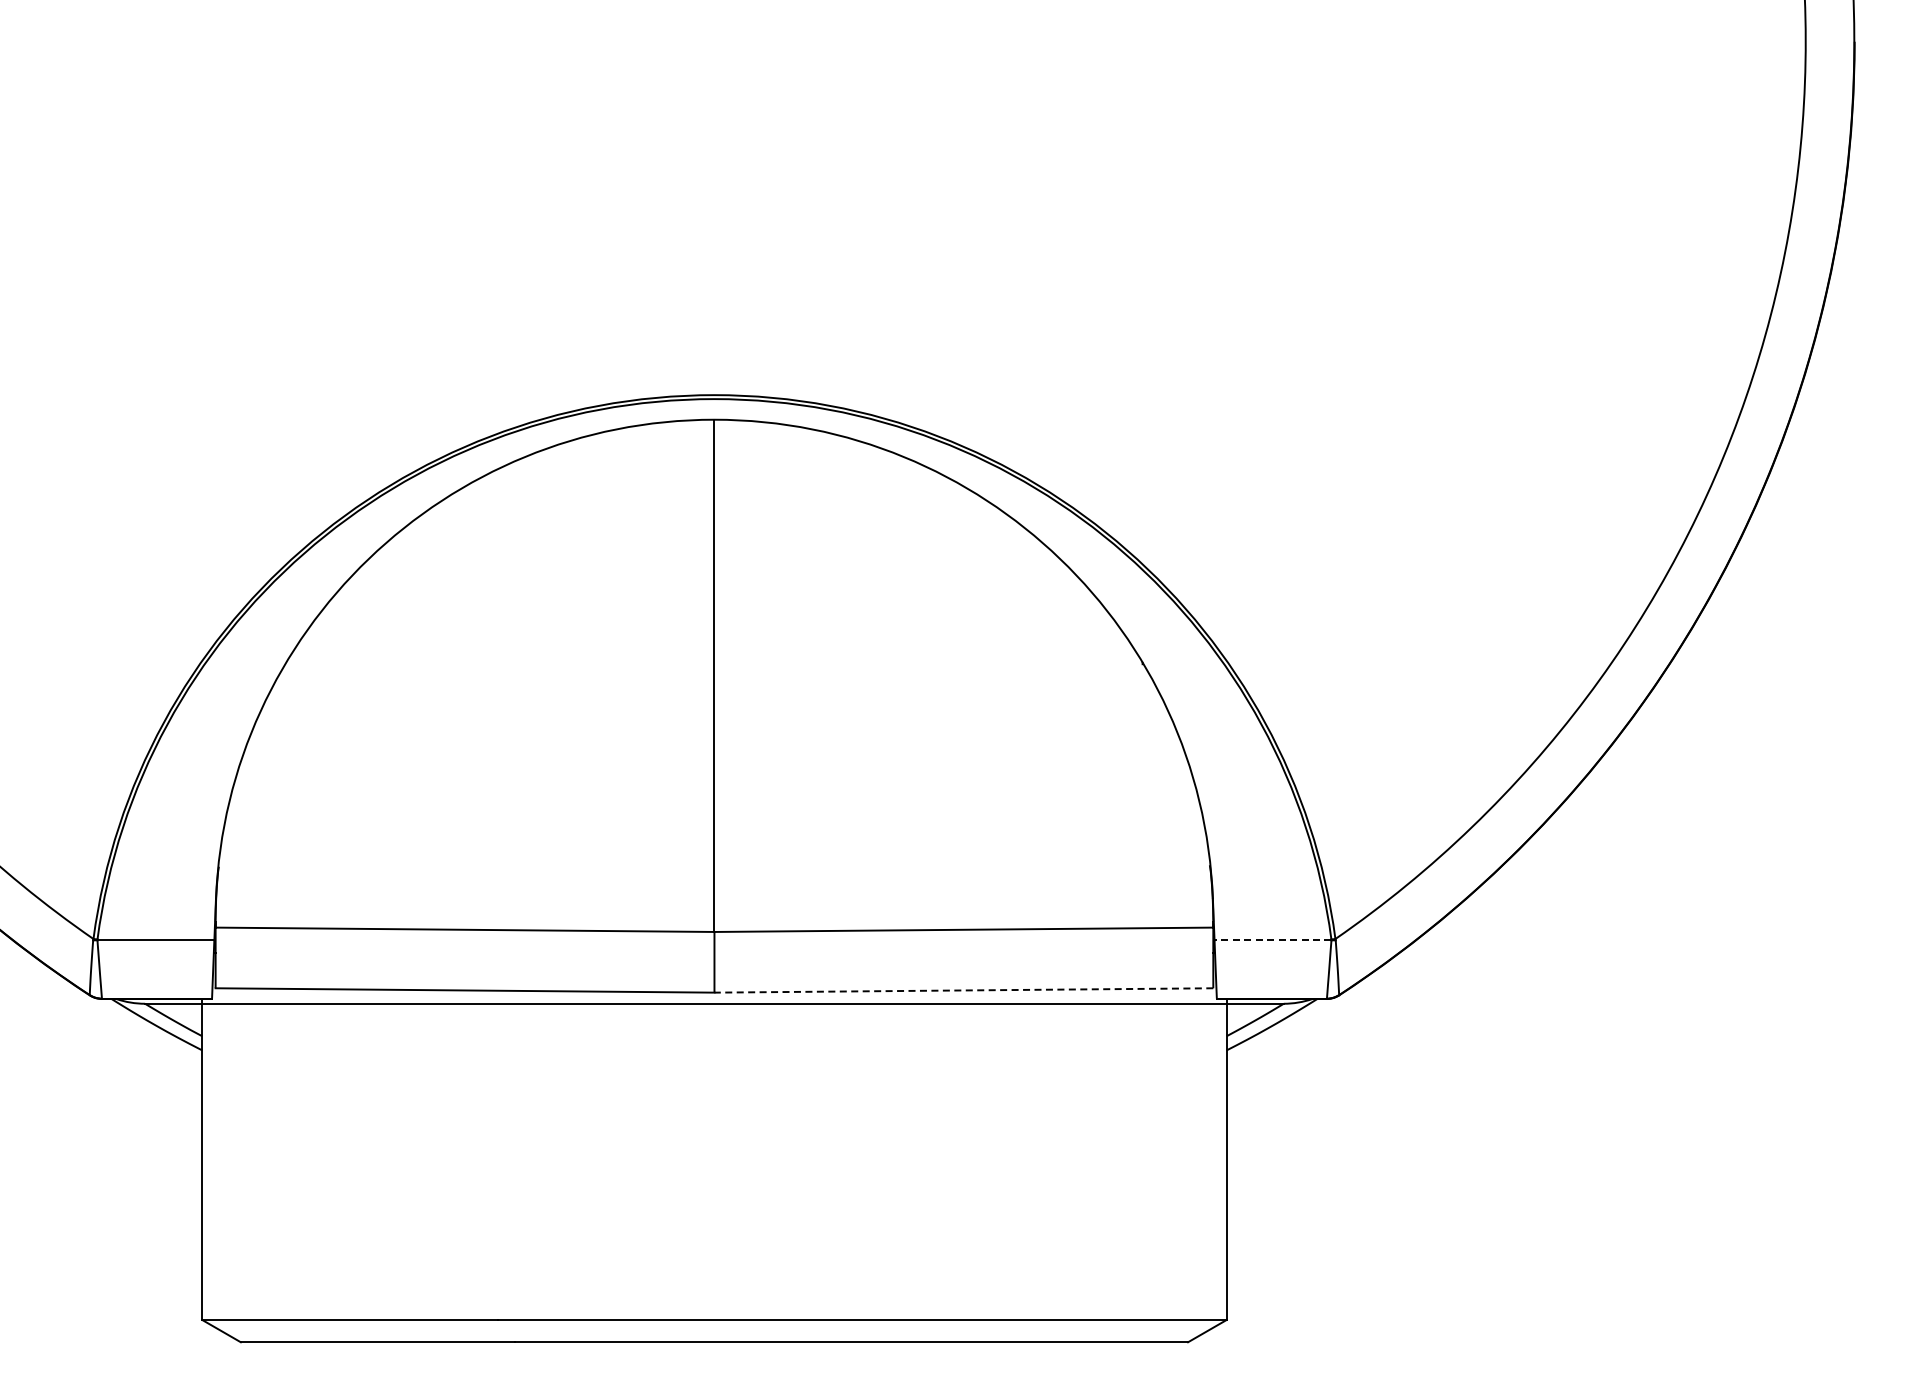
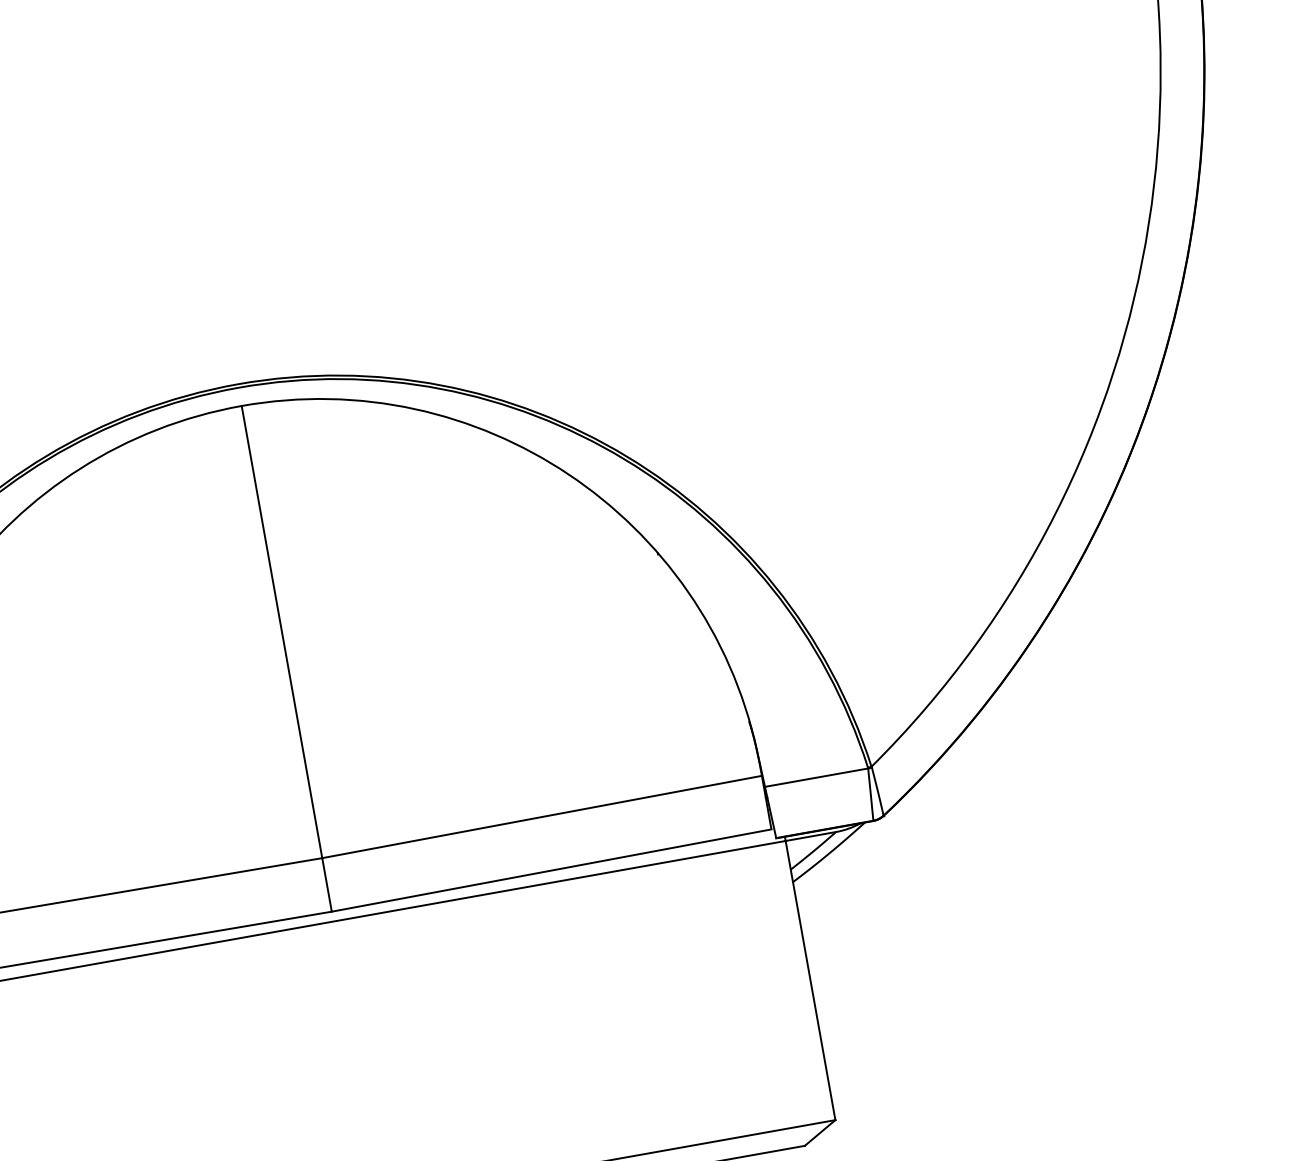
line: (1272, 940) -> (816, 777), dashed -> solid
line: (963, 990) -> (551, 870), dashed -> solid

